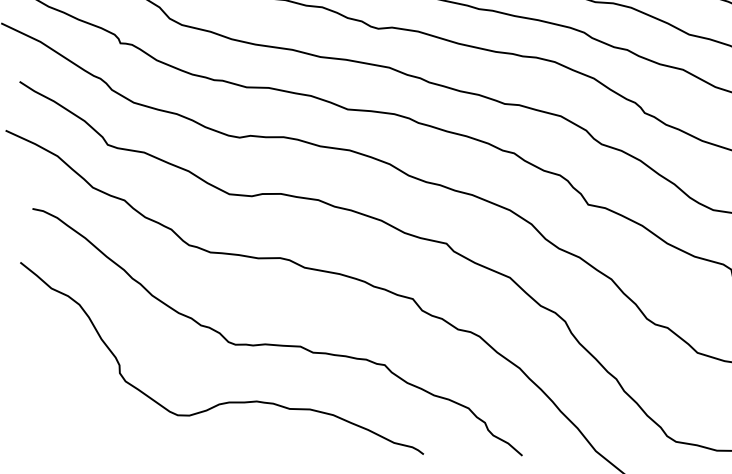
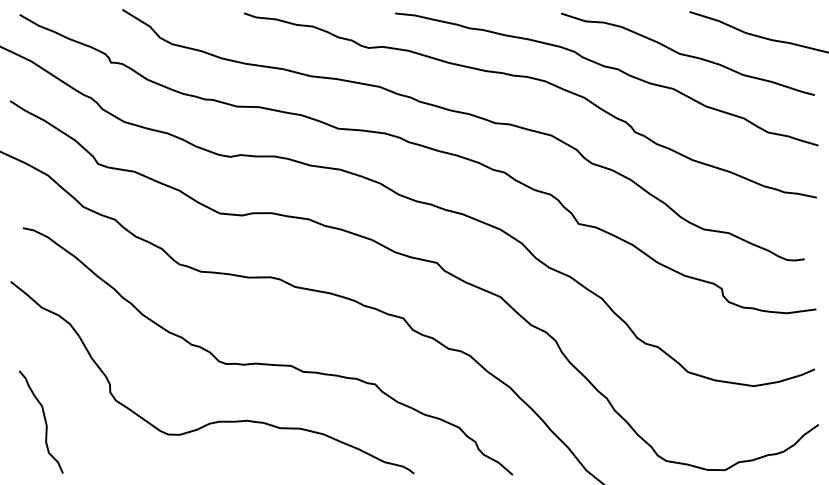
curve: (54, 402) -> (44, 421), added

